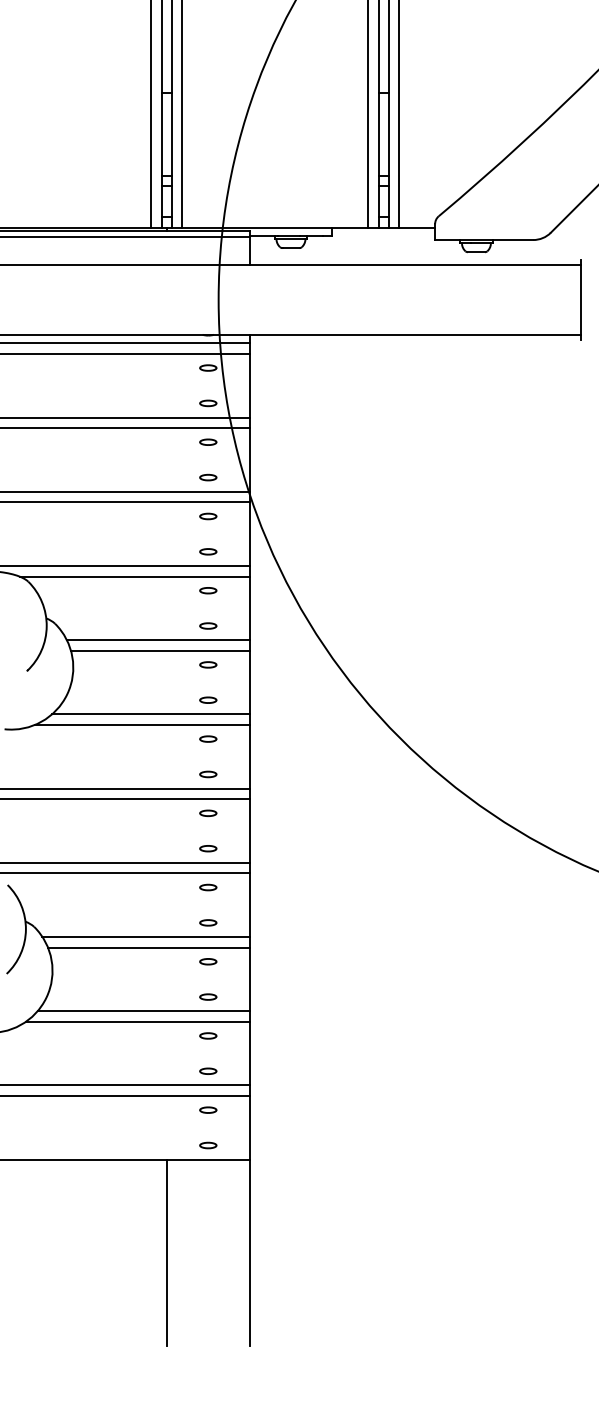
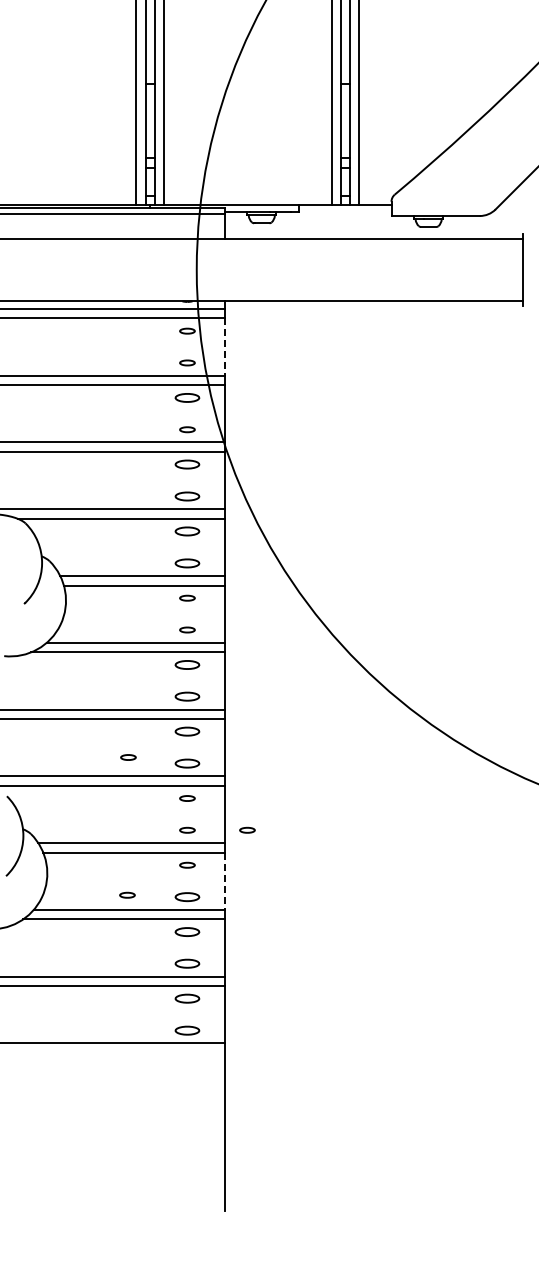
line: (249, 386) -> (224, 347), solid -> dashed
part: (208, 441) -> (187, 397), size x1.6
part: (208, 516) -> (187, 464), size x1.6
part: (208, 551) -> (187, 496), size x1.6
part: (208, 590) -> (187, 531), size x1.6
part: (208, 625) -> (187, 562), size x1.6
part: (208, 738) -> (187, 664), size x1.6
part: (208, 774) -> (187, 696), size x1.6
part: (208, 813) -> (187, 731), size x1.6
part: (142, 841) -> (128, 757), added
part: (208, 848) -> (187, 763), size x1.6
part: (275, 921) -> (247, 829), added
line: (249, 979) -> (224, 881), solid -> dashed
part: (141, 994) -> (127, 894), added
part: (208, 996) -> (187, 896), size x1.6
part: (208, 1035) -> (187, 931), size x1.6
part: (208, 1070) -> (187, 963), size x1.6
part: (208, 1109) -> (187, 998), size x1.6
part: (208, 1145) -> (187, 1030), size x1.6
line: (167, 1252) -> (150, 1126), removed

